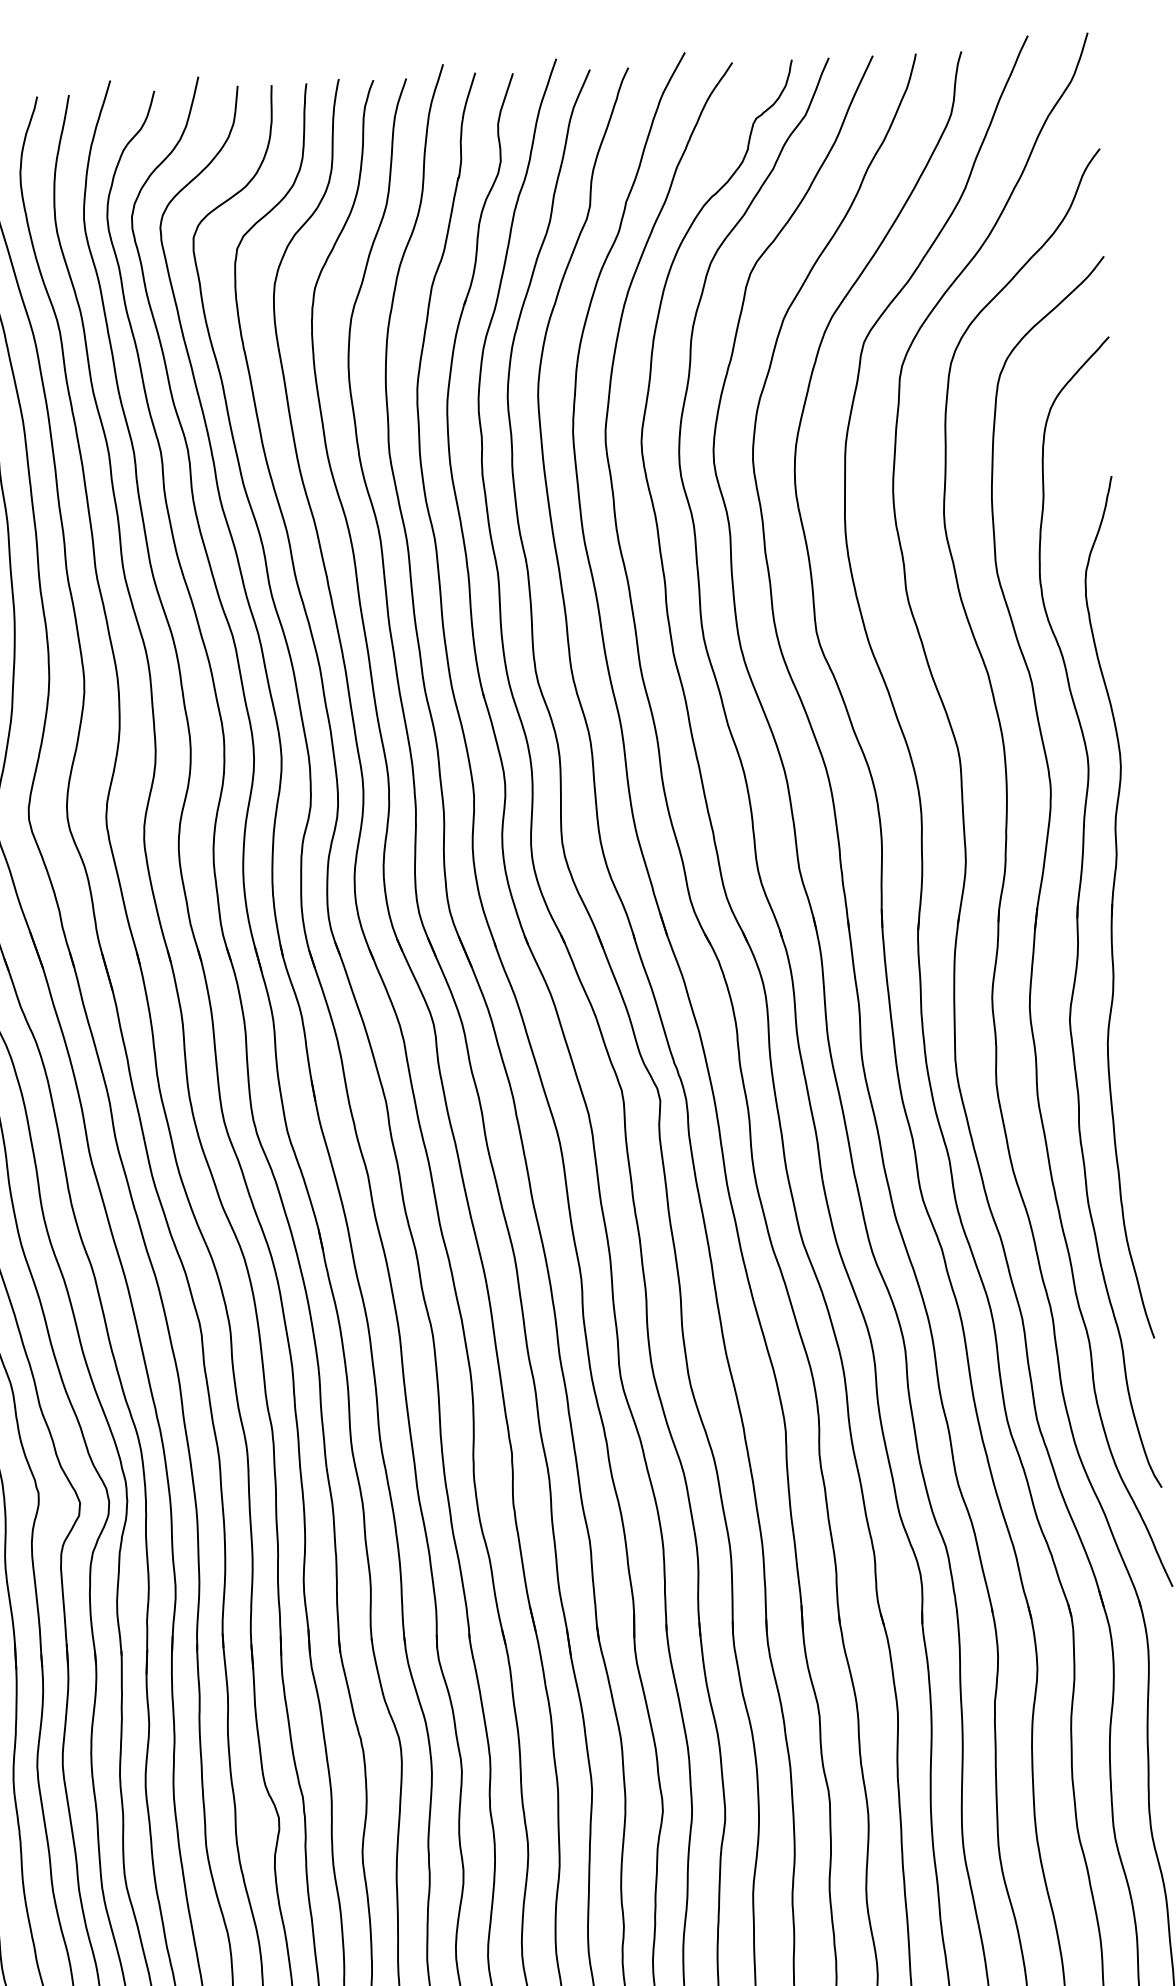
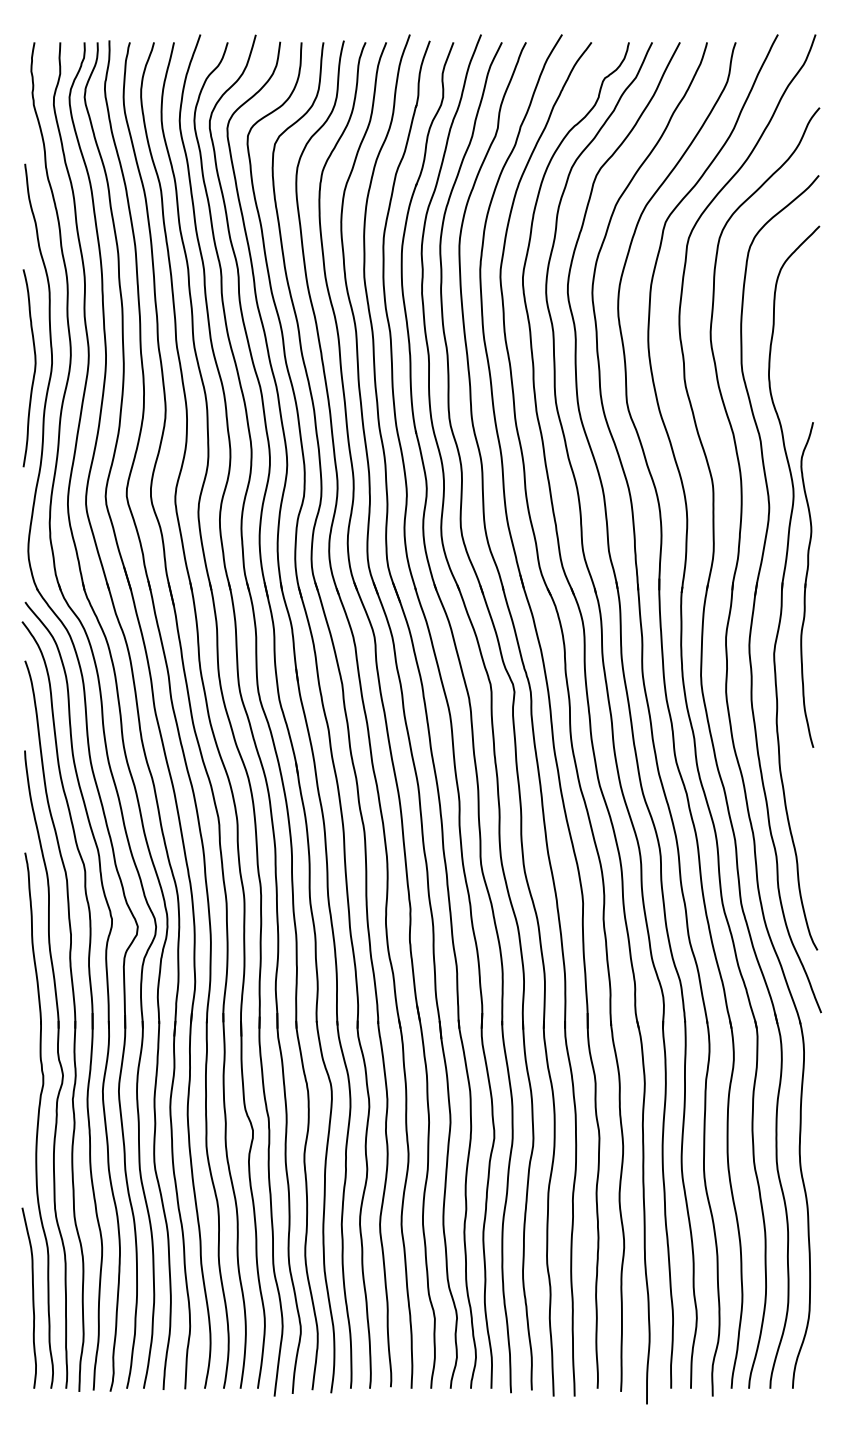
part: (1117, 907) -> (807, 584), size x0.6

